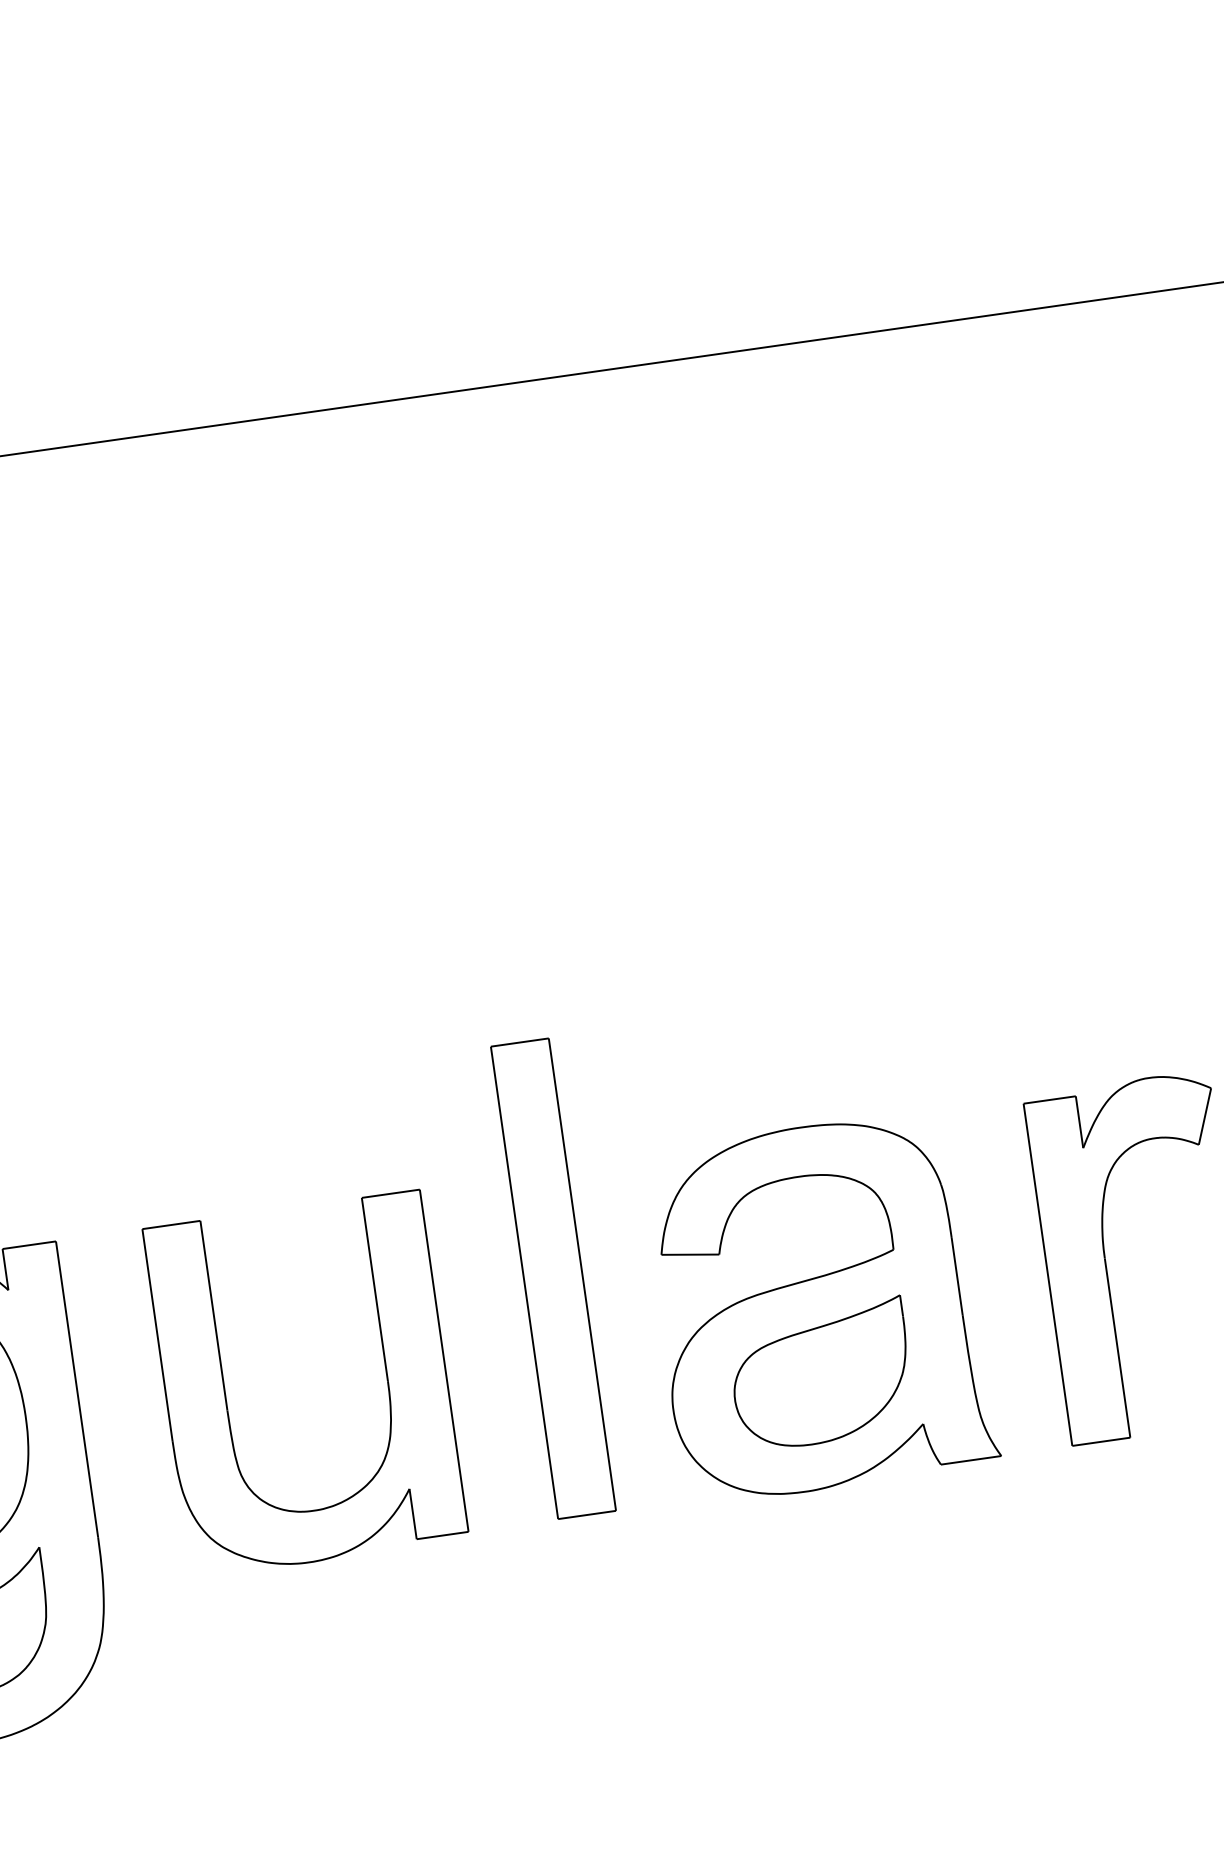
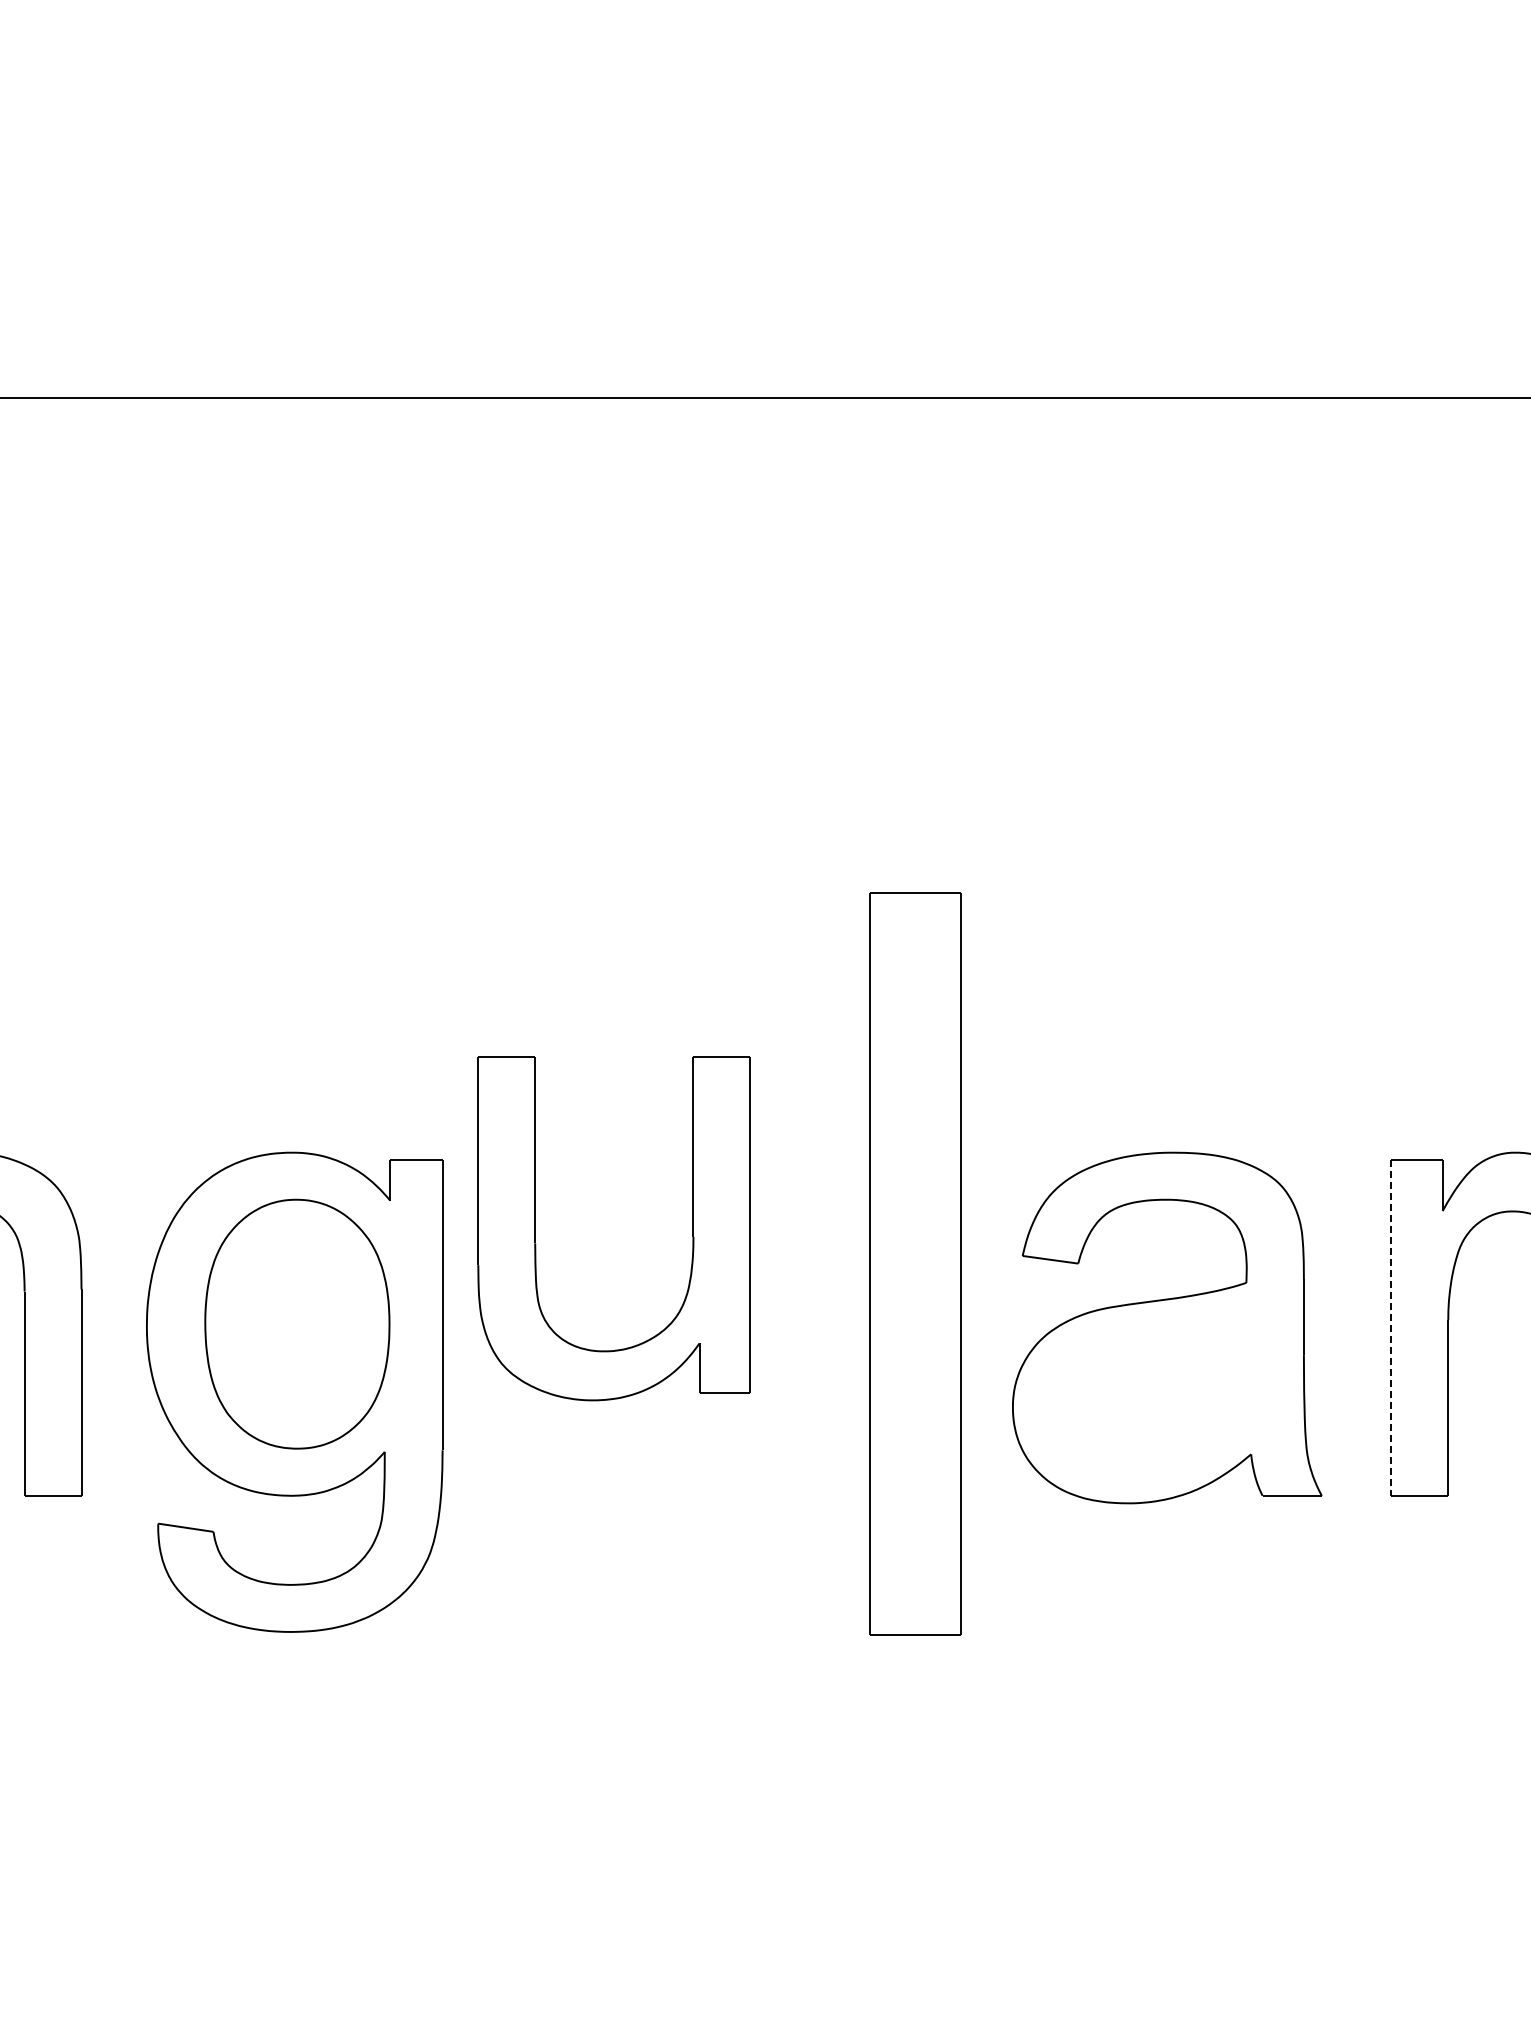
line: (1048, 1275) -> (1391, 1328), solid -> dashed
part: (553, 1279) -> (915, 1264), size x1.6
part: (820, 1374) -> (1159, 1392), removed
part: (225, 1395) -> (535, 1228), moved

